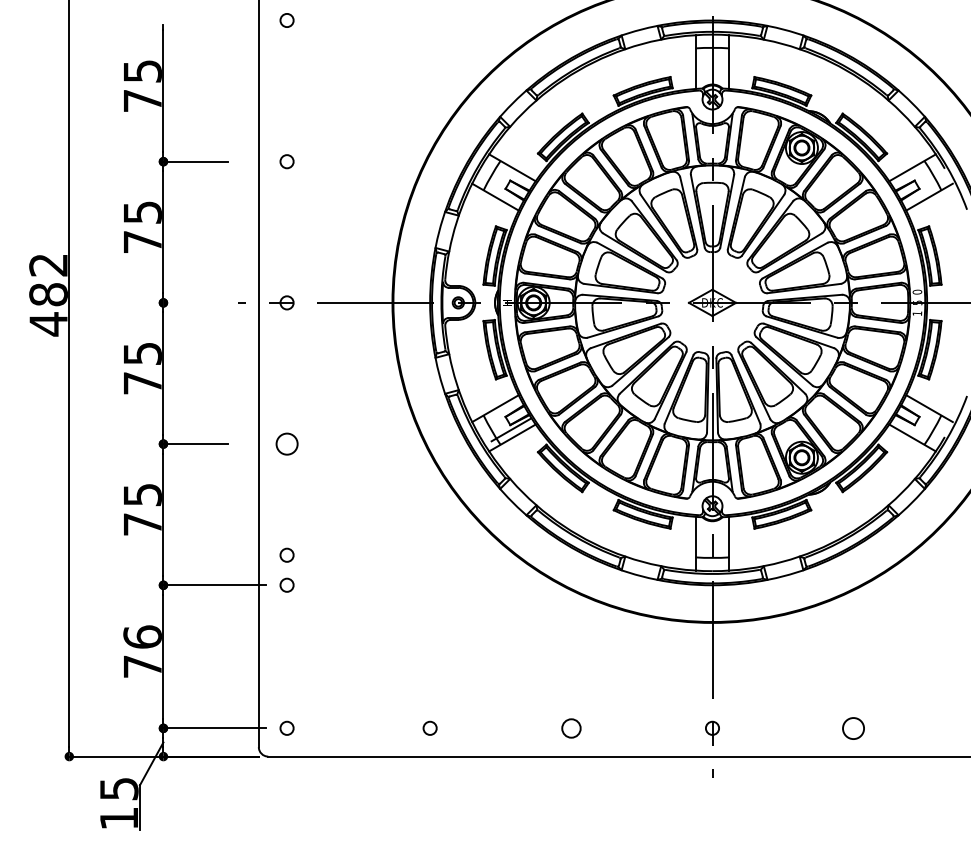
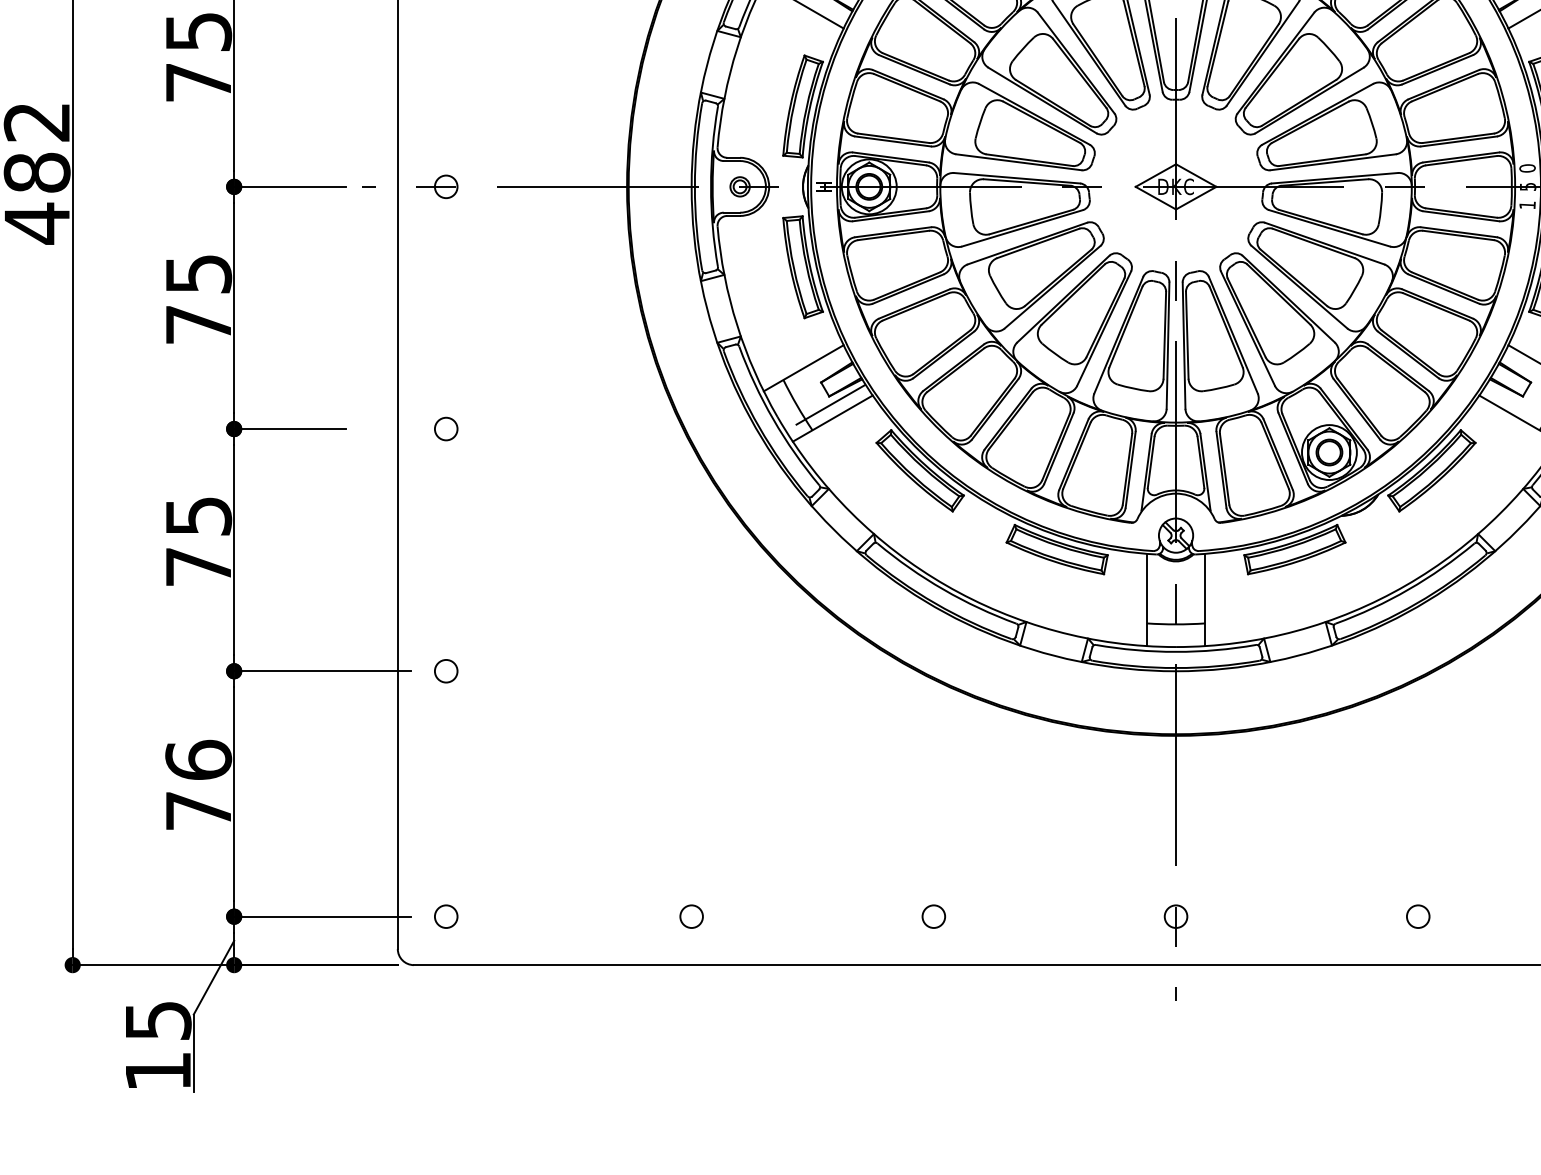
line: (195, 302) -> (289, 186), added
circle: (286, 443) -> (445, 428), size x0.62
circle: (286, 554) -> (445, 618), removed
circle: (570, 727) -> (932, 915), size x0.71
circle: (853, 727) -> (1417, 915), size x0.62

